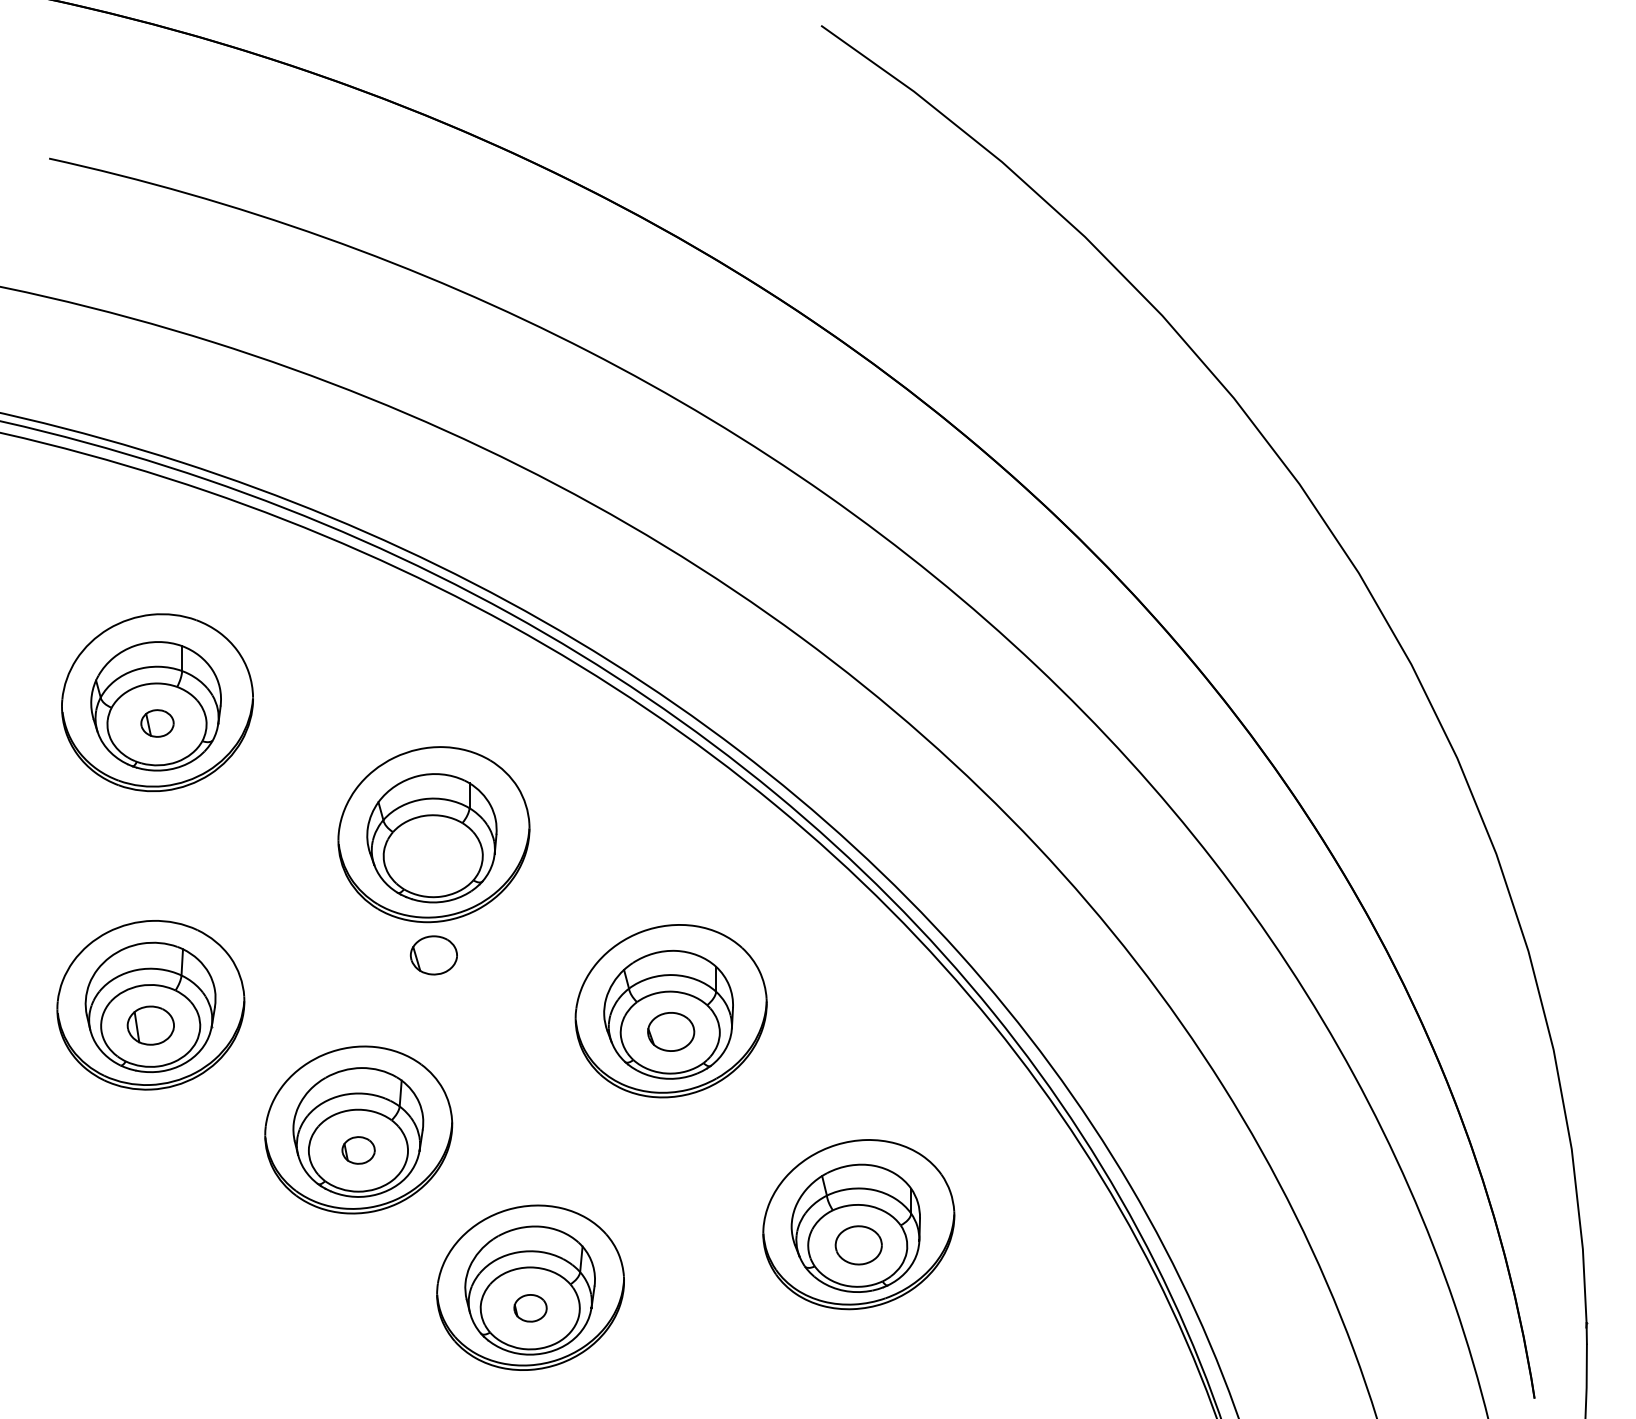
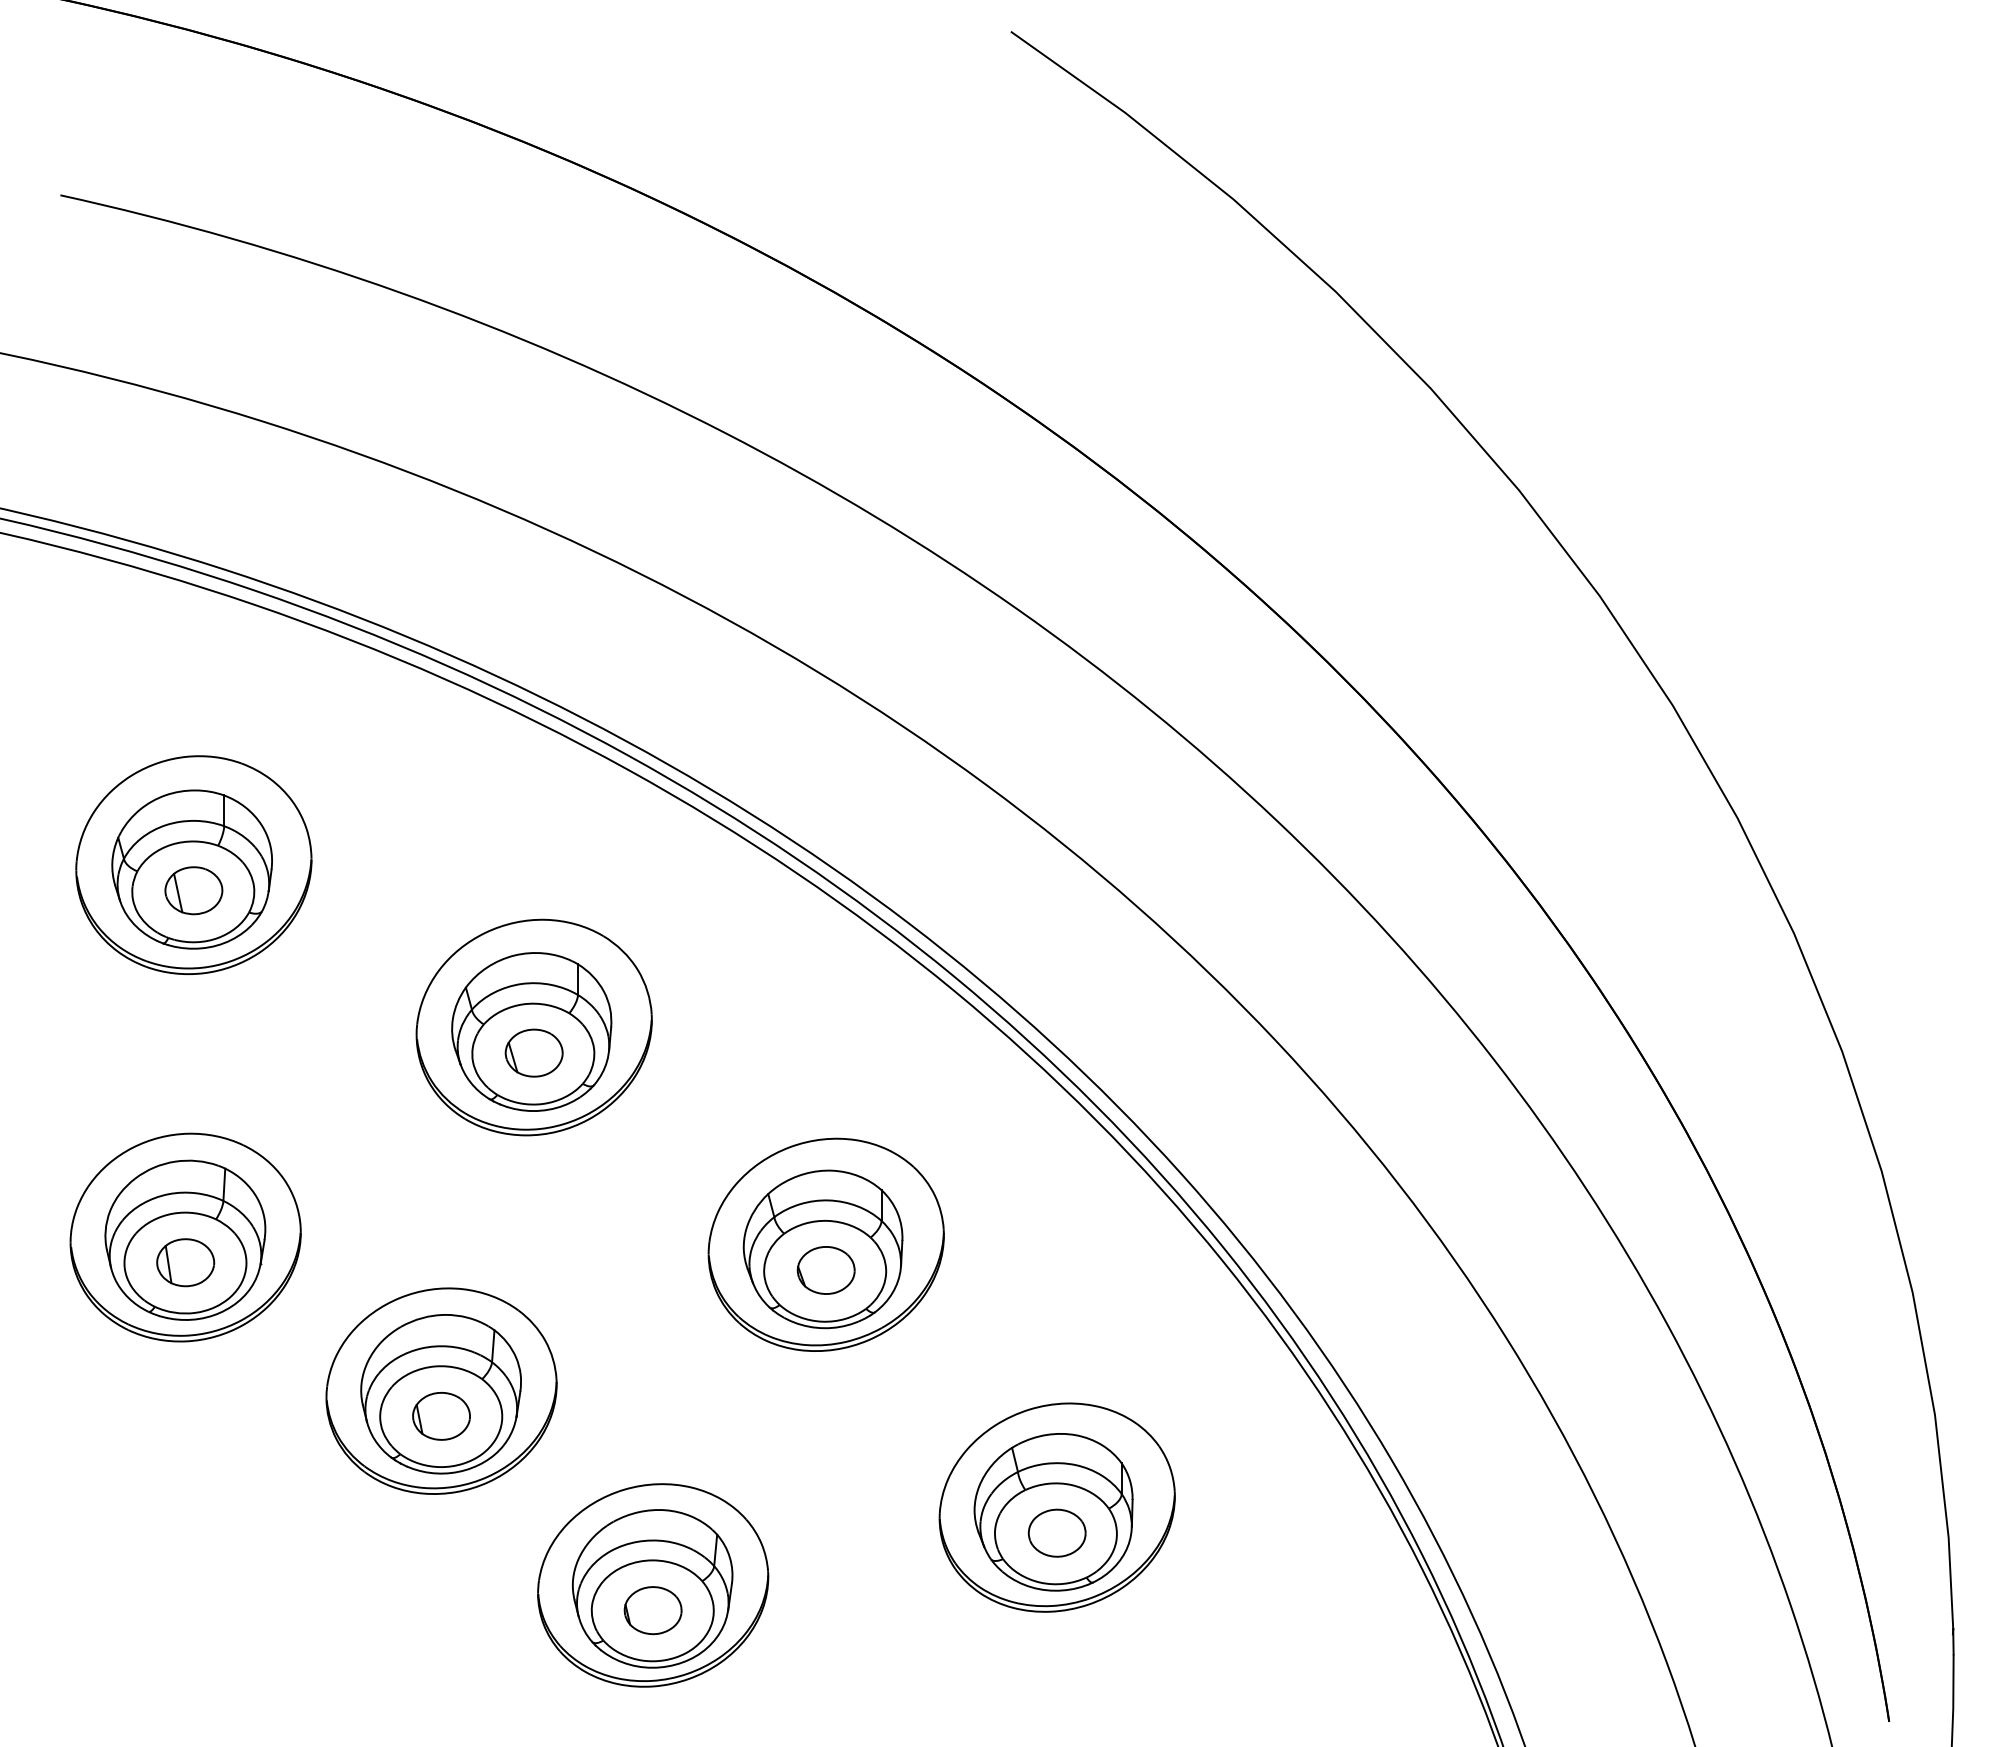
part: (157, 723) -> (193, 890), size x1.43
part: (433, 955) -> (533, 1053), moved
part: (358, 1150) -> (441, 1416), size x1.43
part: (530, 1308) -> (653, 1610), size x1.43

